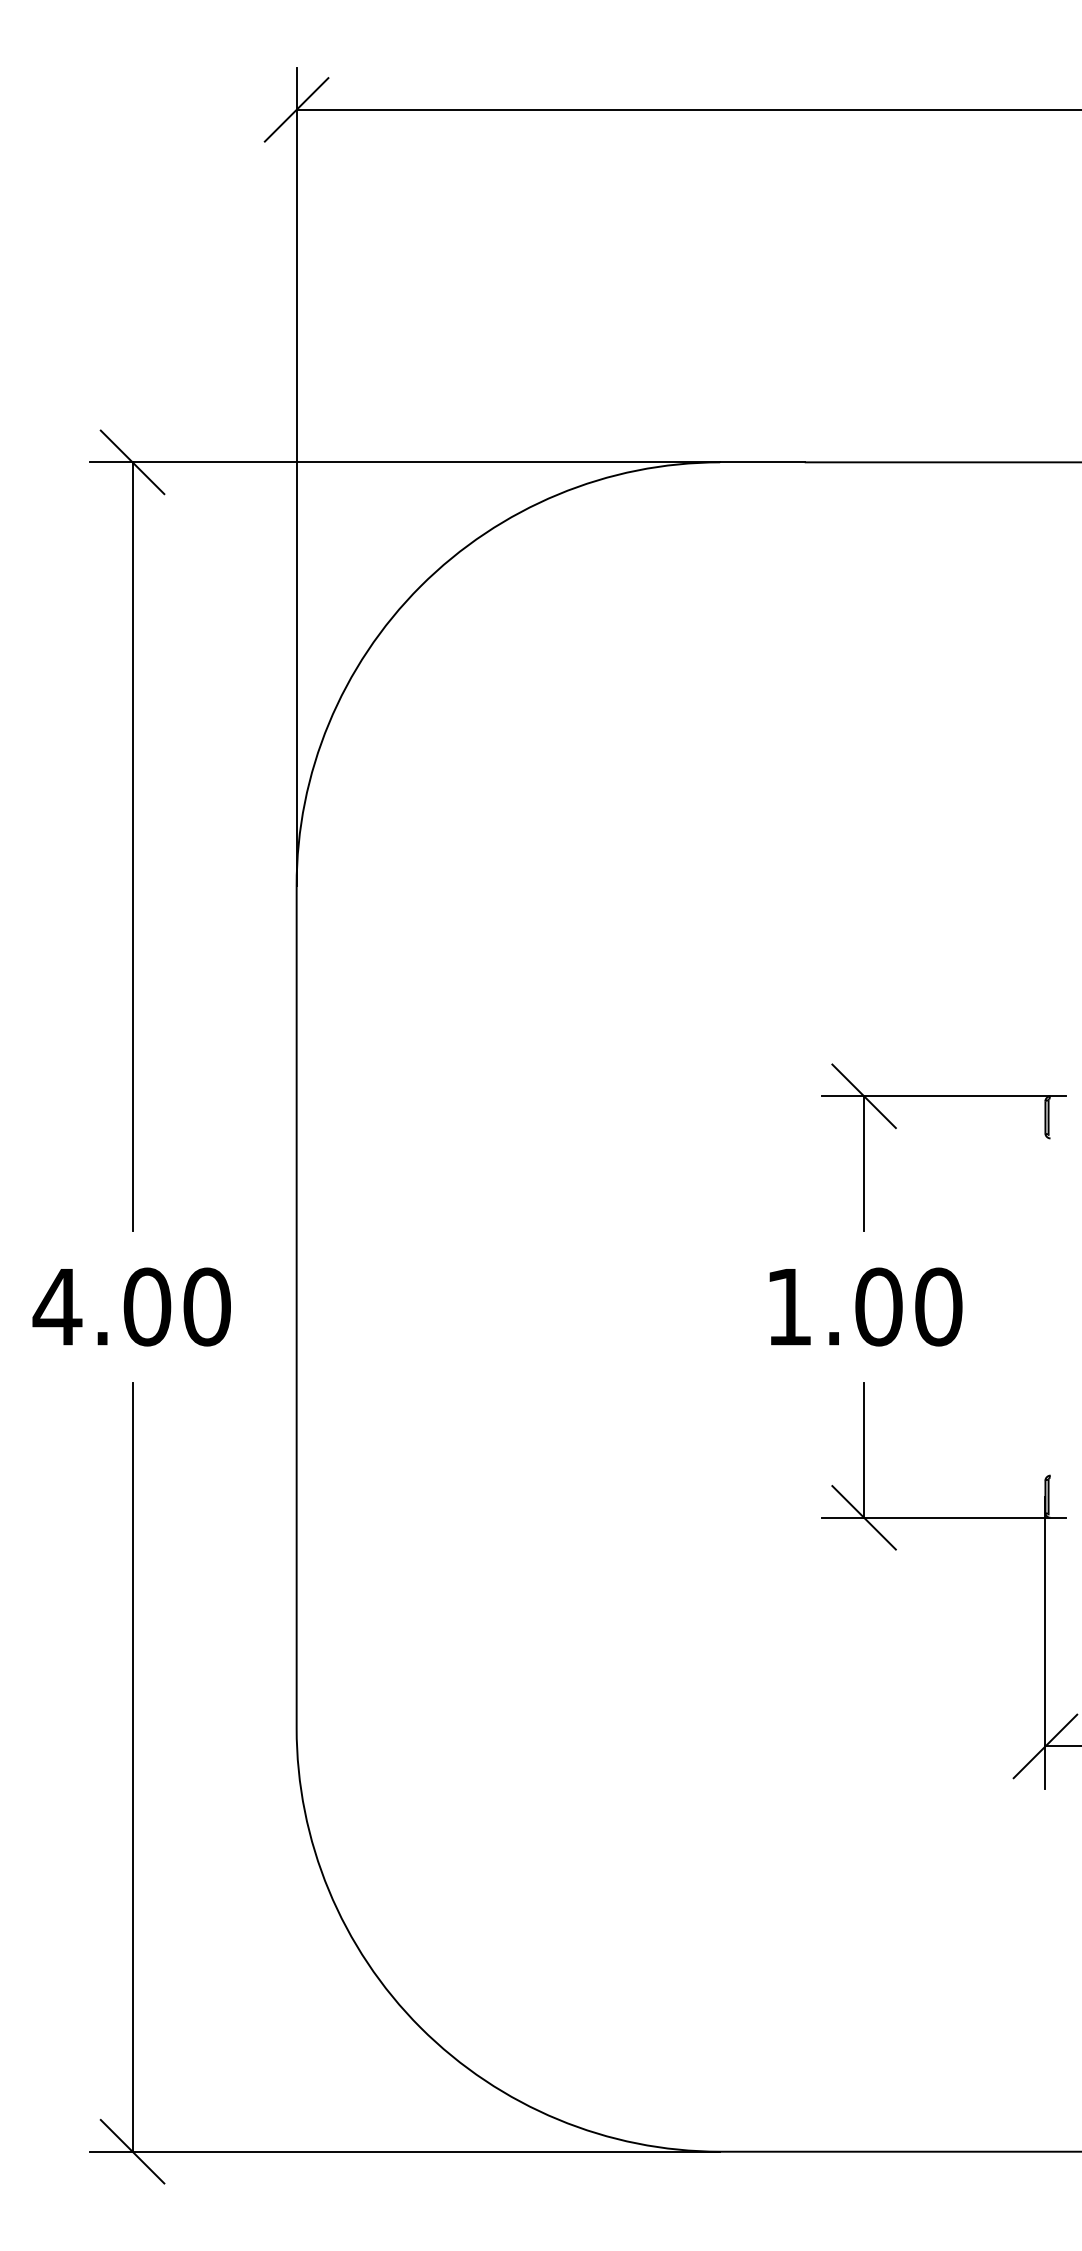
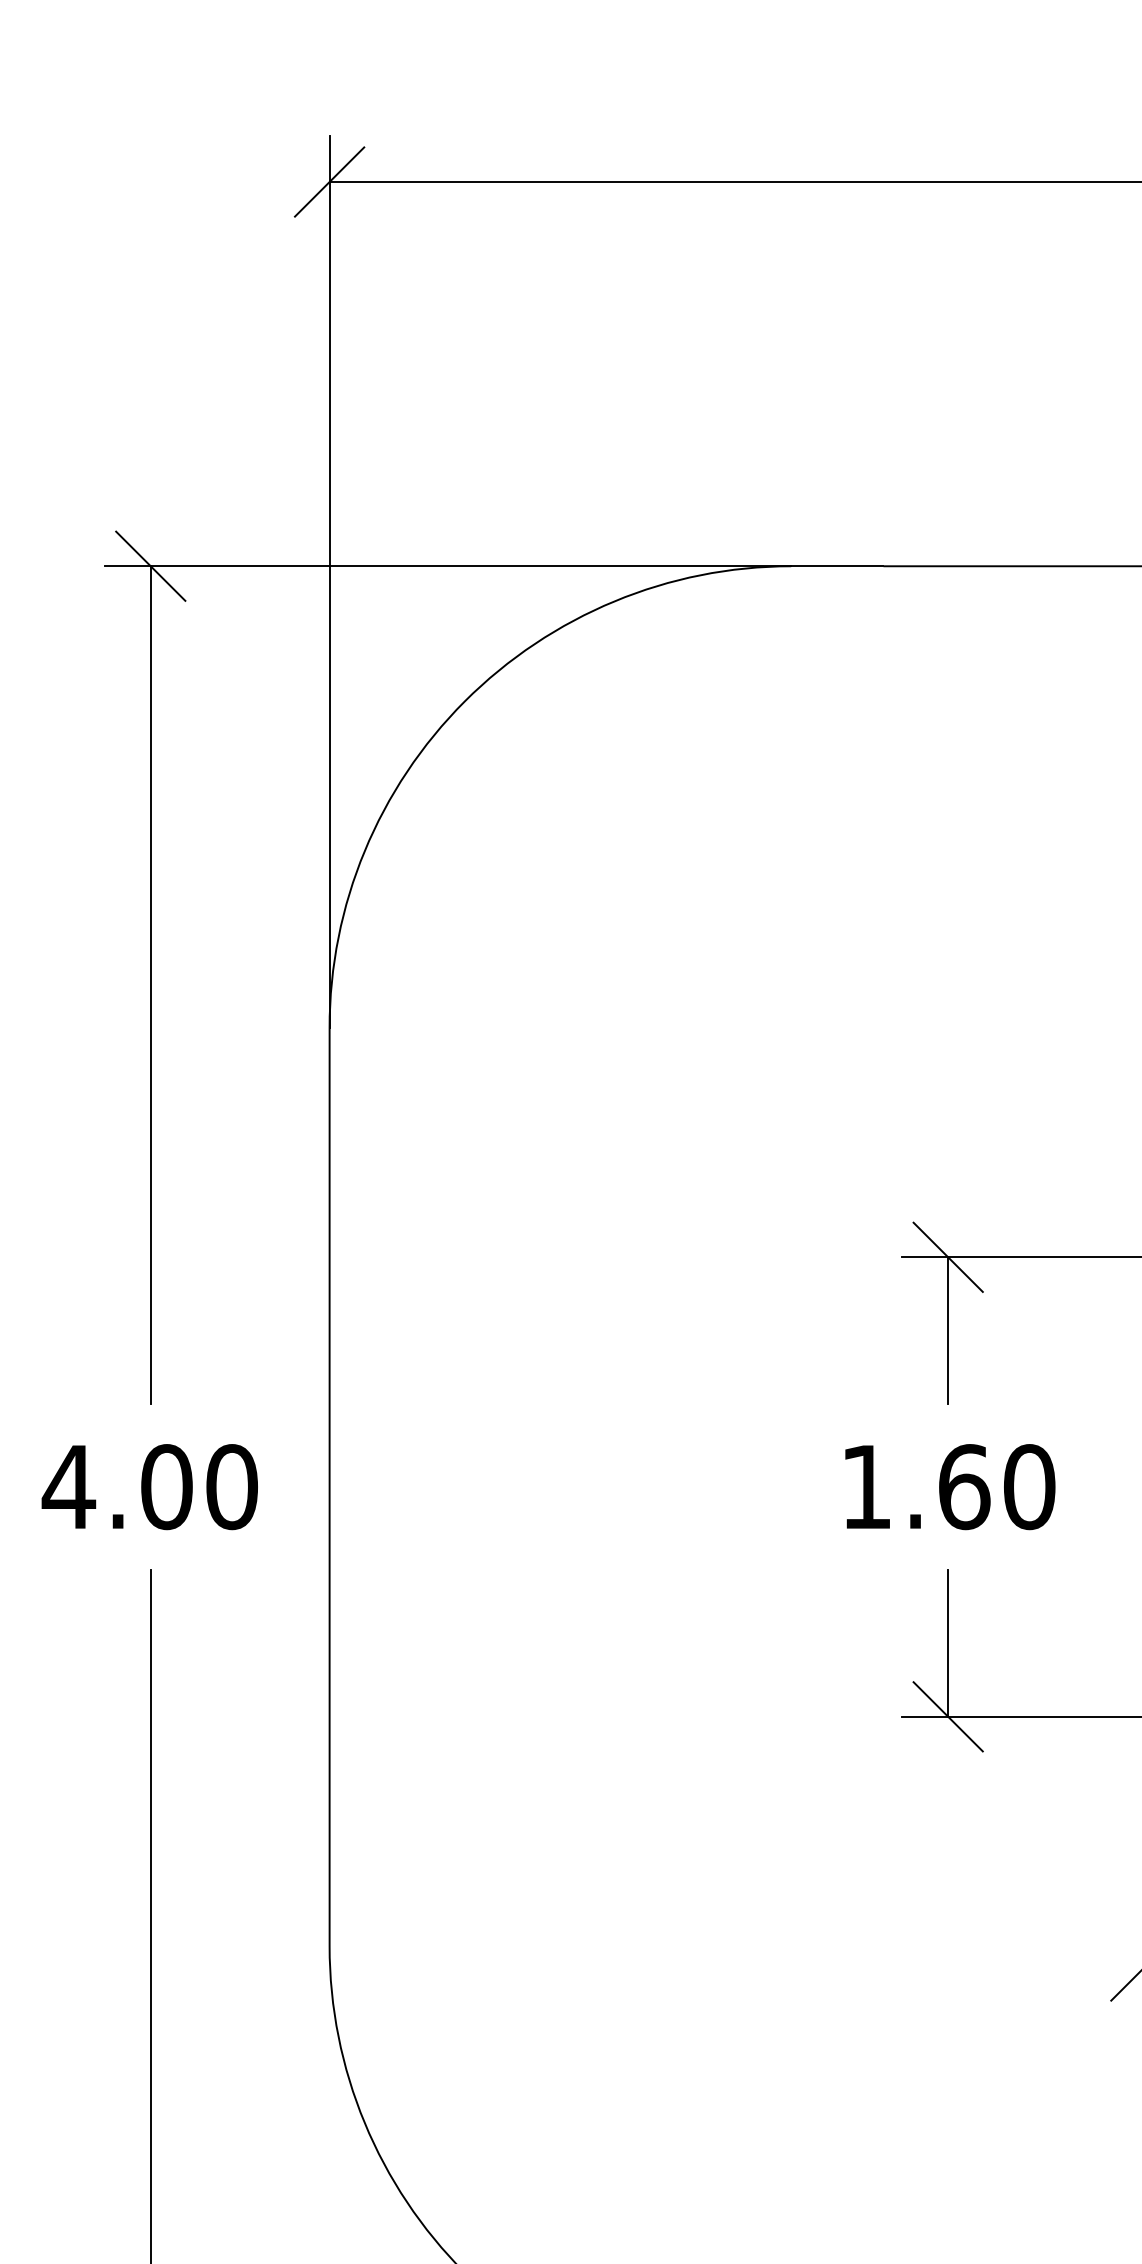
text: (879, 1306) -> (964, 1486), 1.00 -> 1.60

